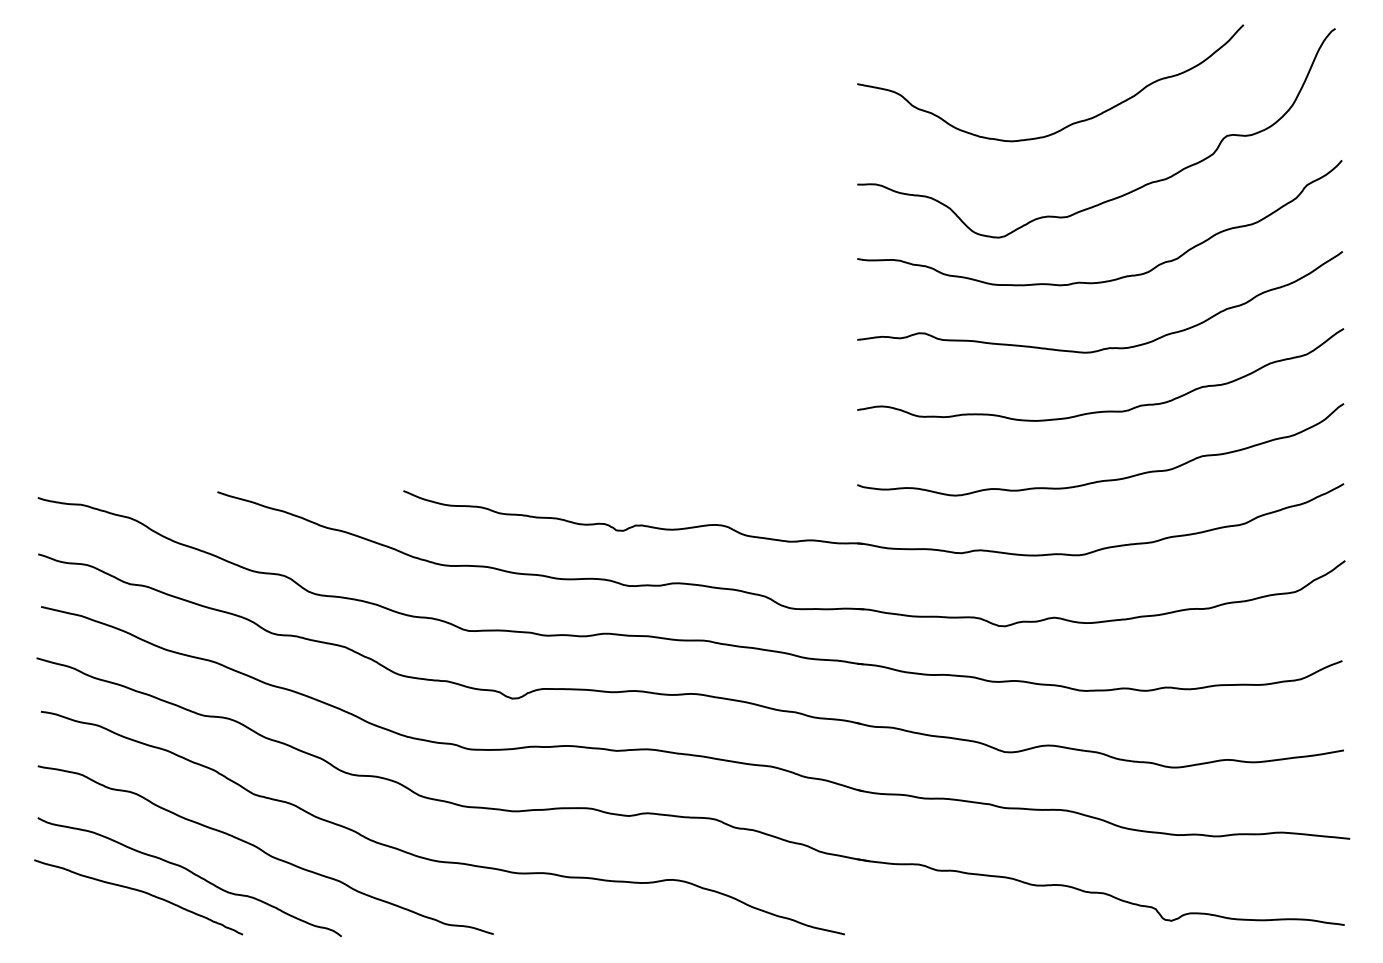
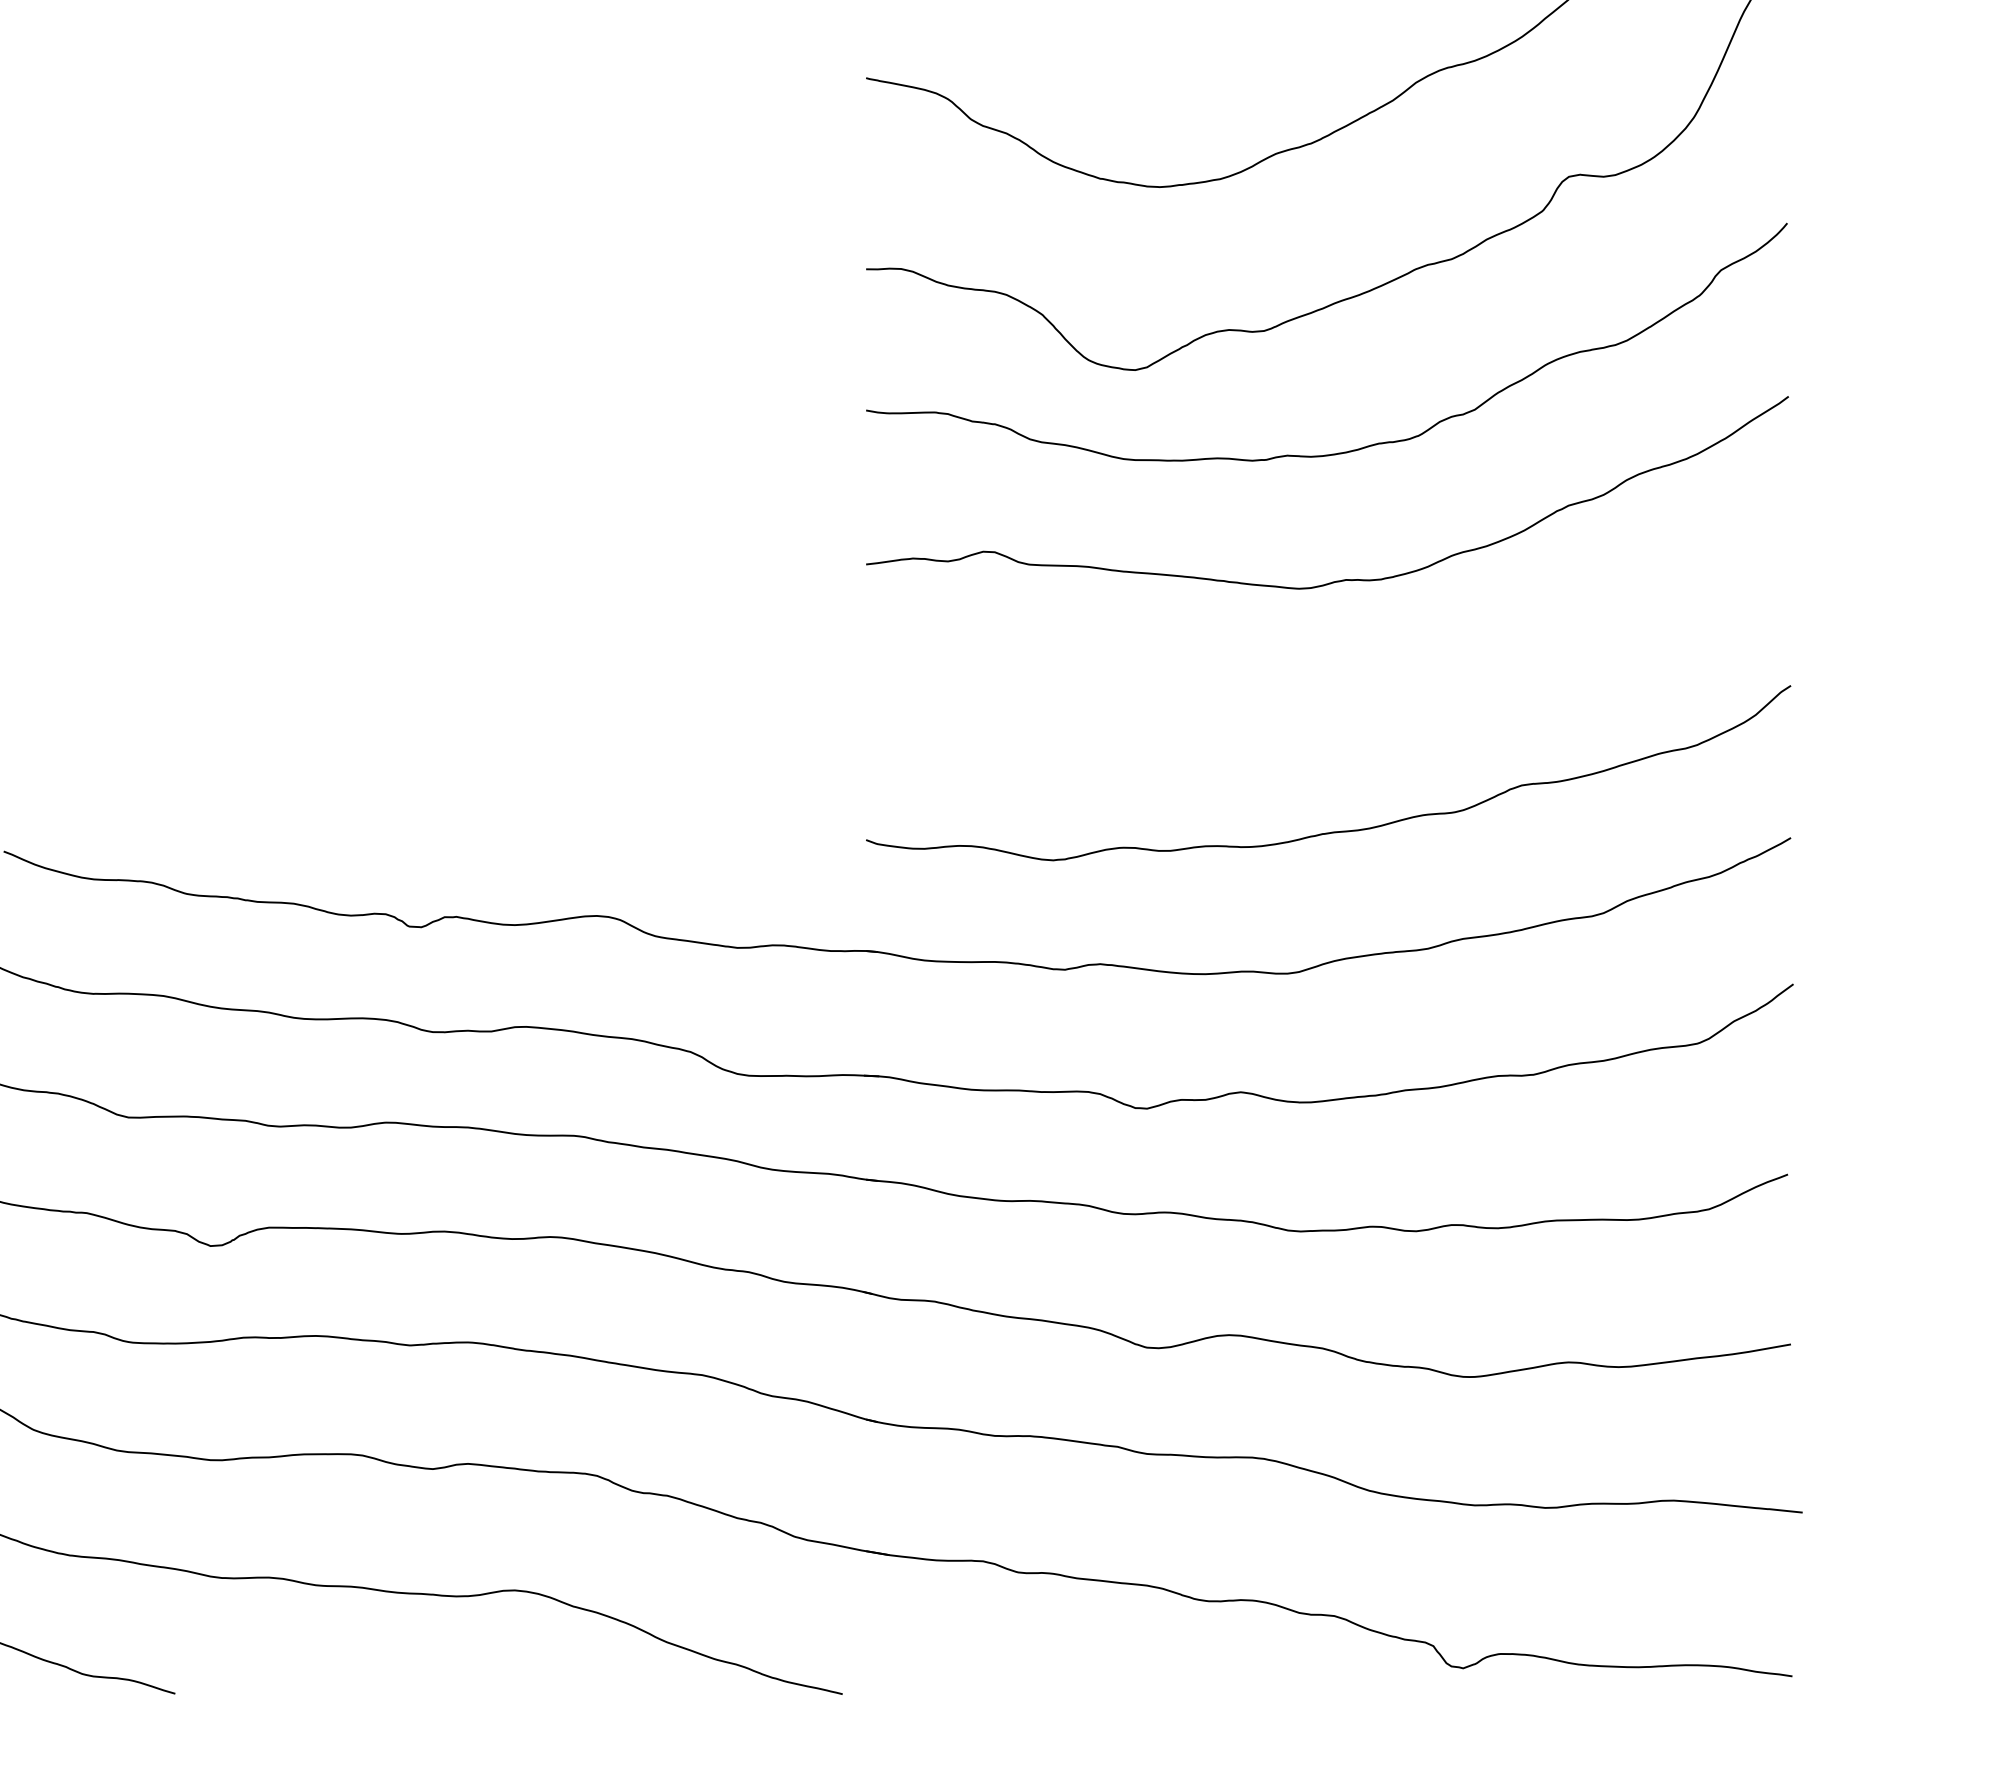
curve: (1102, 410) -> (1332, 698), removed

